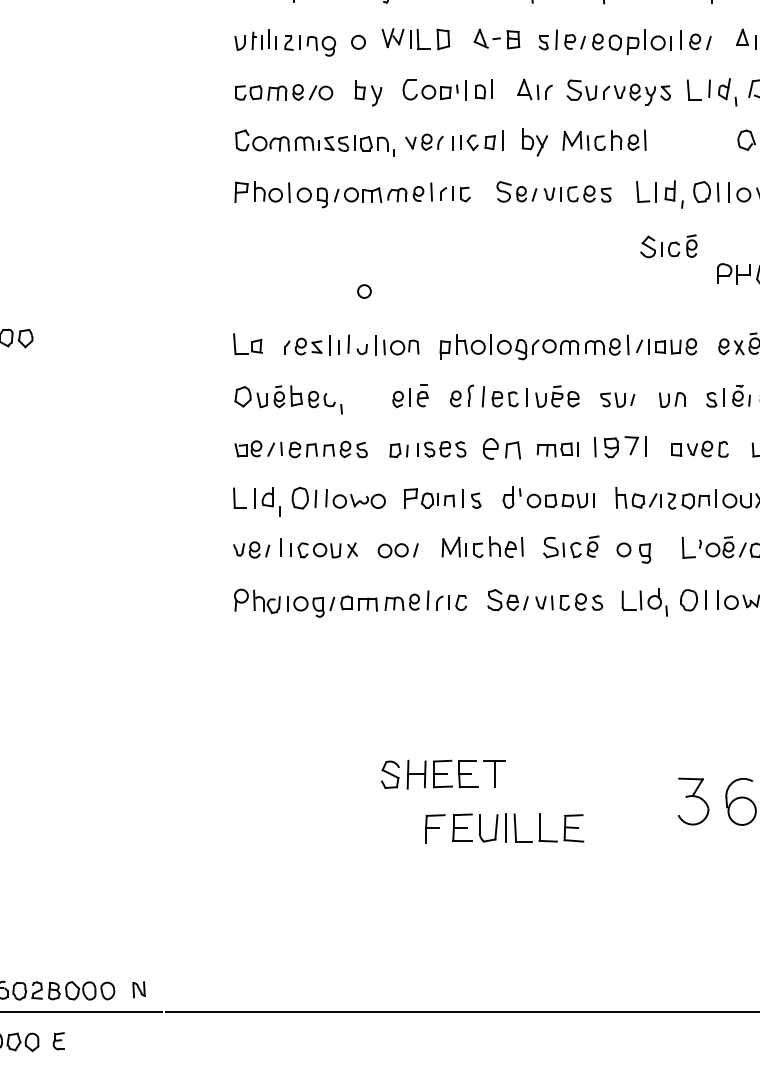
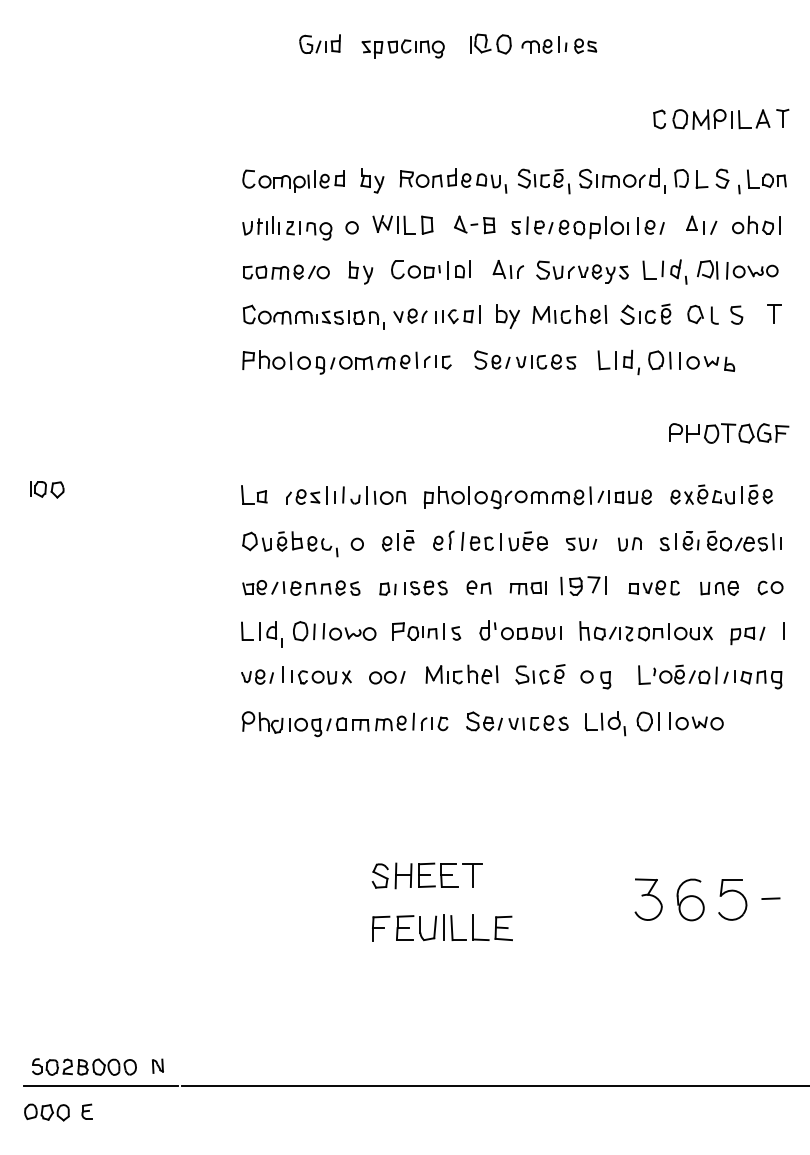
part: (668, 245) -> (645, 313), moved
circle: (363, 290) -> (356, 543), moved
part: (501, 448) -> (478, 587), size x0.71
part: (504, 827) -> (442, 927), moved

